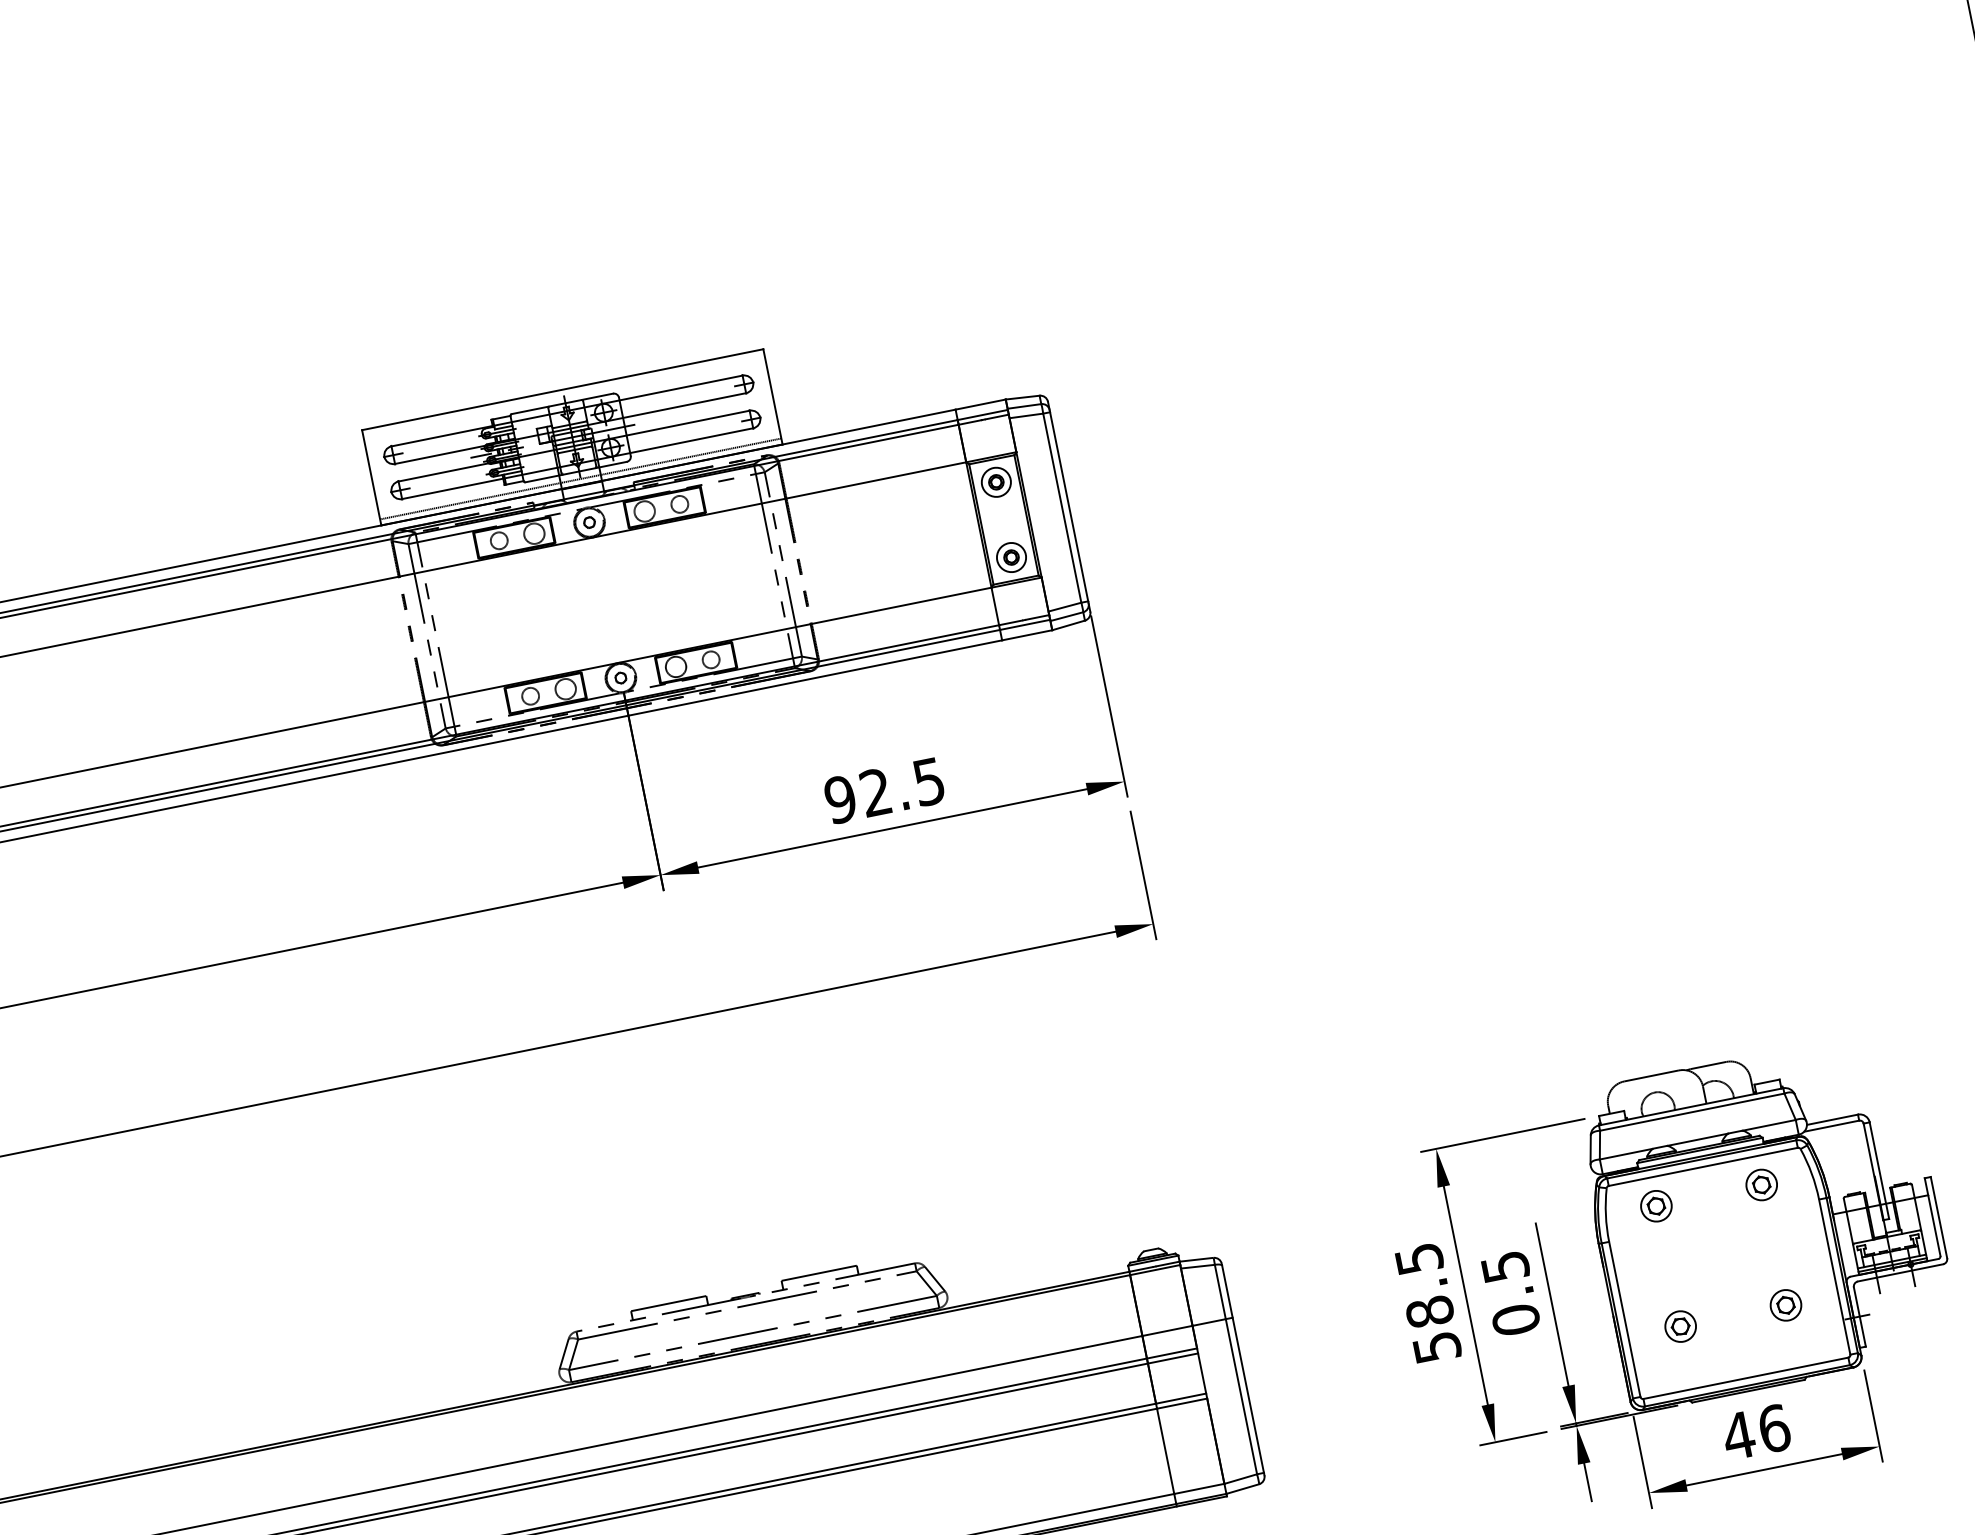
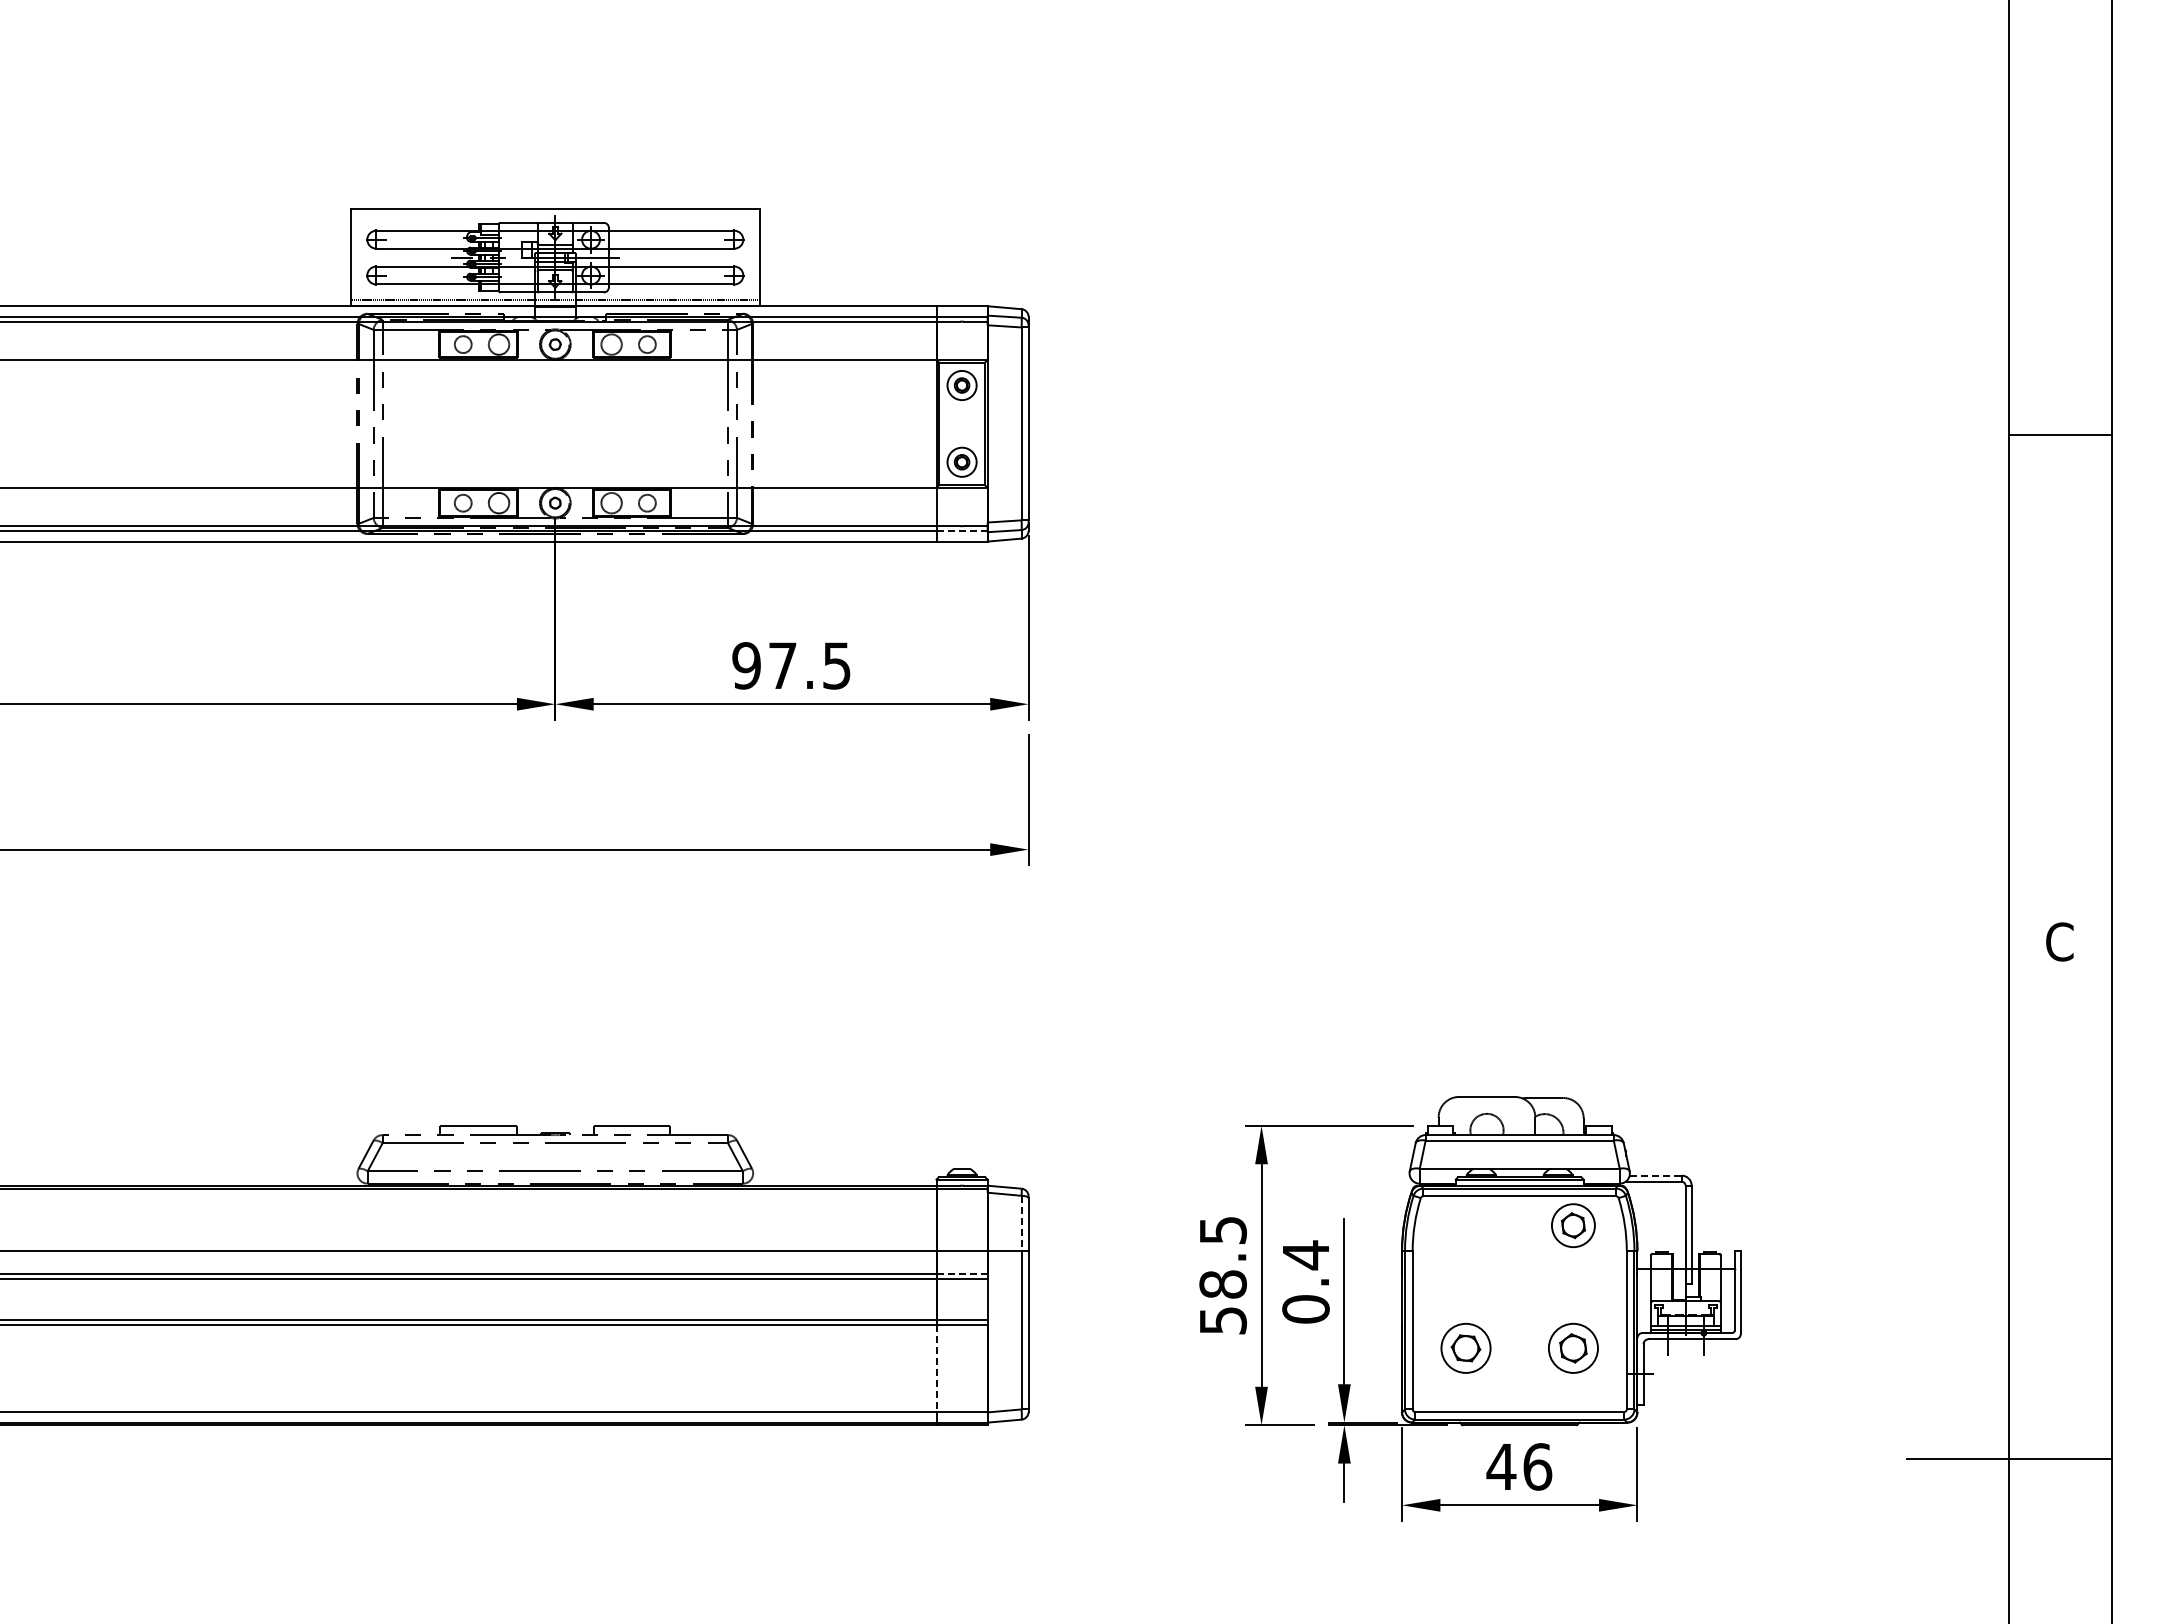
line: (1025, 624) -> (962, 530), solid -> dashed
text: (875, 792) -> (782, 665), 92.5 -> 97.5
line: (1832, 1119) -> (1655, 1175), solid -> dashed
part: (1761, 1184) -> (1573, 1225), size x1.4
part: (1655, 1206) -> (1465, 1225), removed
text: (1505, 1267) -> (1306, 1255), 0.5 -> 0.4
line: (1220, 1292) -> (1021, 1223), solid -> dashed
part: (1786, 1305) -> (1573, 1348), size x1.6
part: (1680, 1326) -> (1465, 1348), size x1.6
line: (1172, 1353) -> (962, 1274), solid -> dashed
line: (1165, 1451) -> (936, 1369), solid -> dashed

